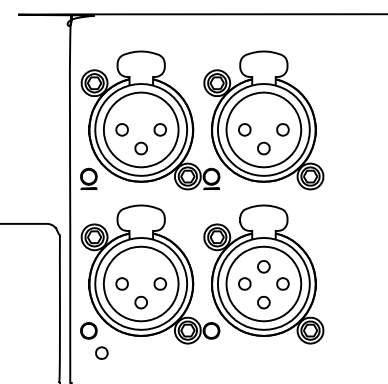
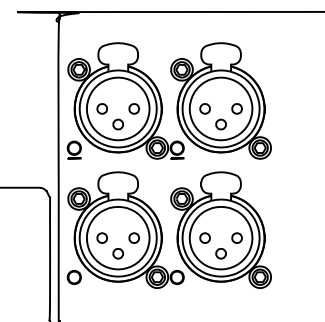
part: (263, 266) -> (220, 223), removed
part: (102, 352) -> (85, 295), removed

